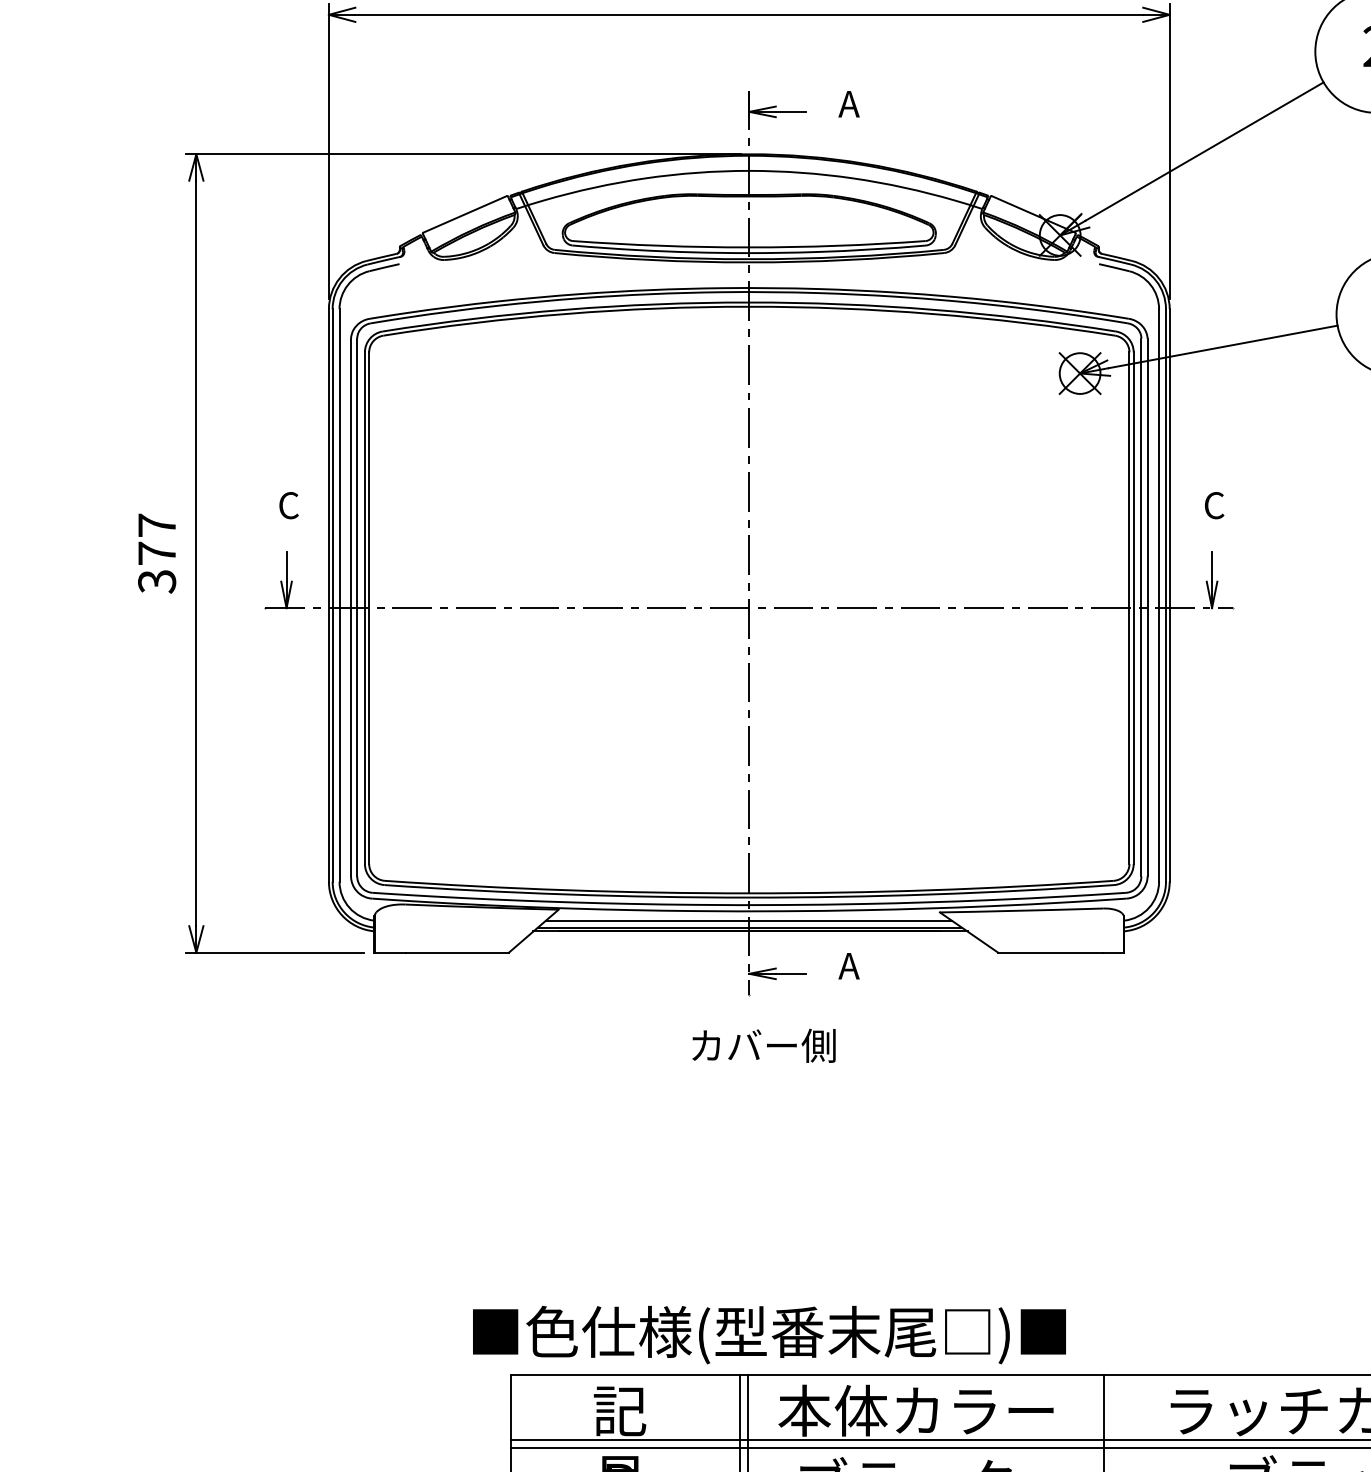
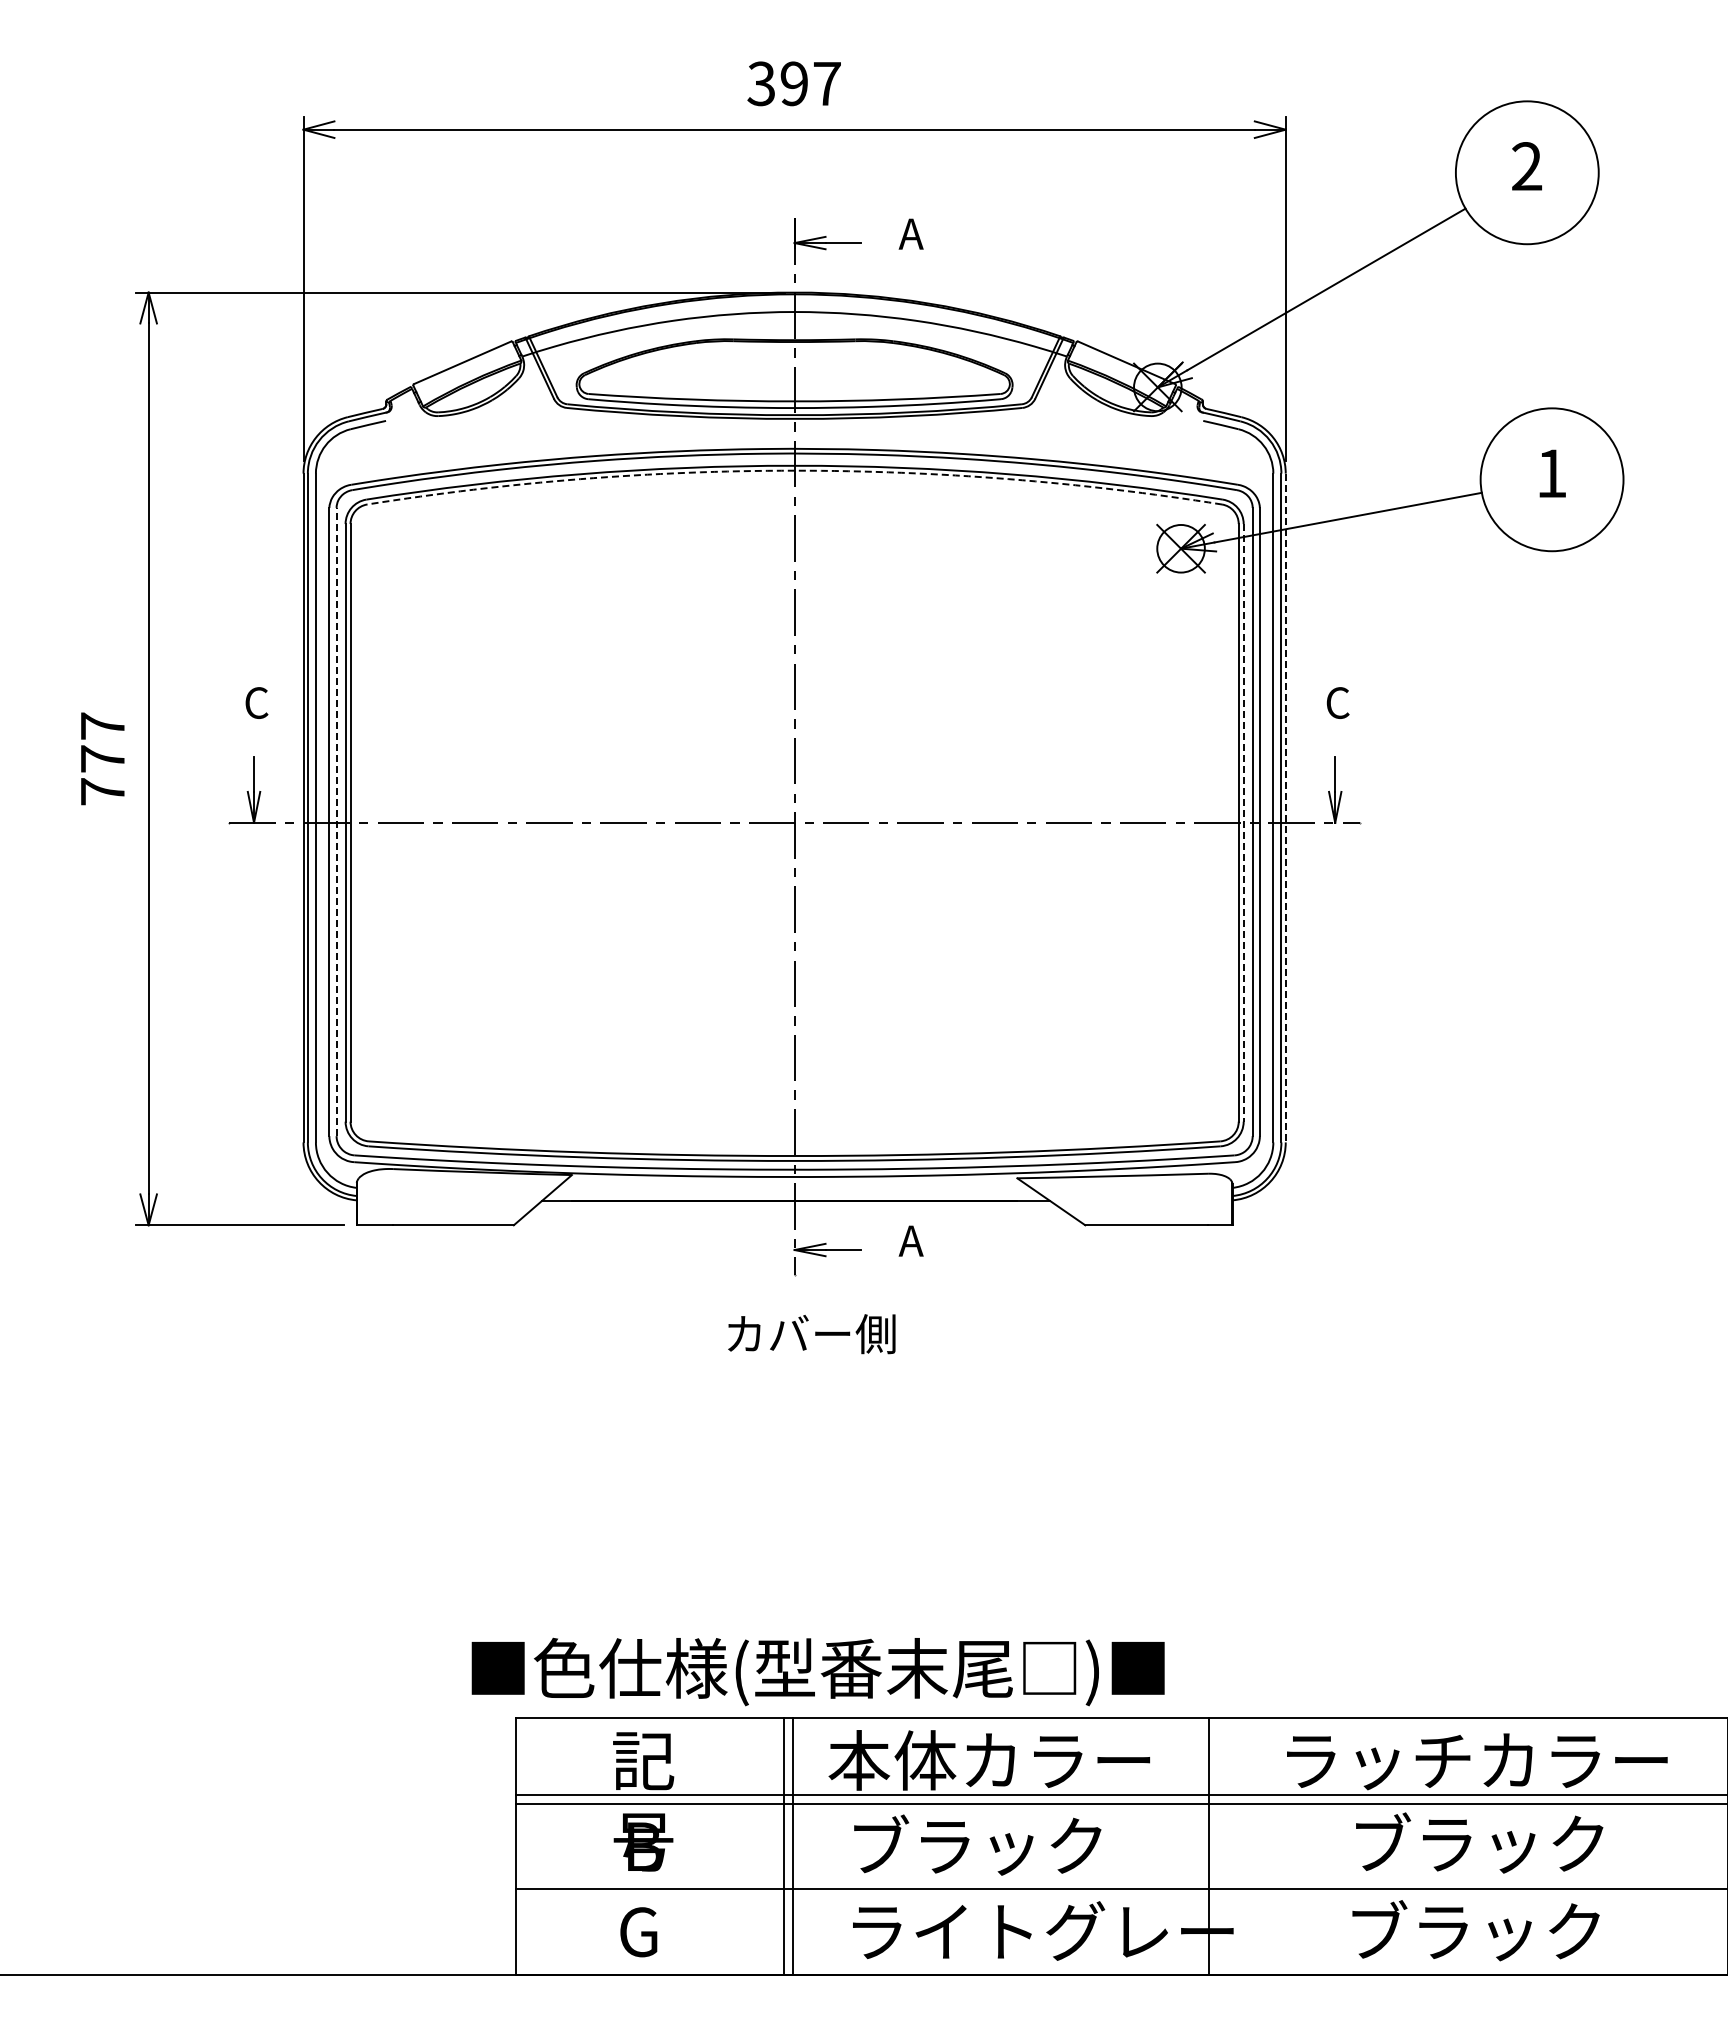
arc: (749, 306) -> (794, 470), solid -> dashed
text: (156, 582) -> (102, 792), 377 -> 777
line: (1169, 595) -> (1285, 808), solid -> dashed
line: (357, 607) -> (336, 821), solid -> dashed
line: (1133, 607) -> (1243, 822), solid -> dashed
line: (748, 921) -> (793, 1188), removed
line: (750, 928) -> (795, 1196), removed

